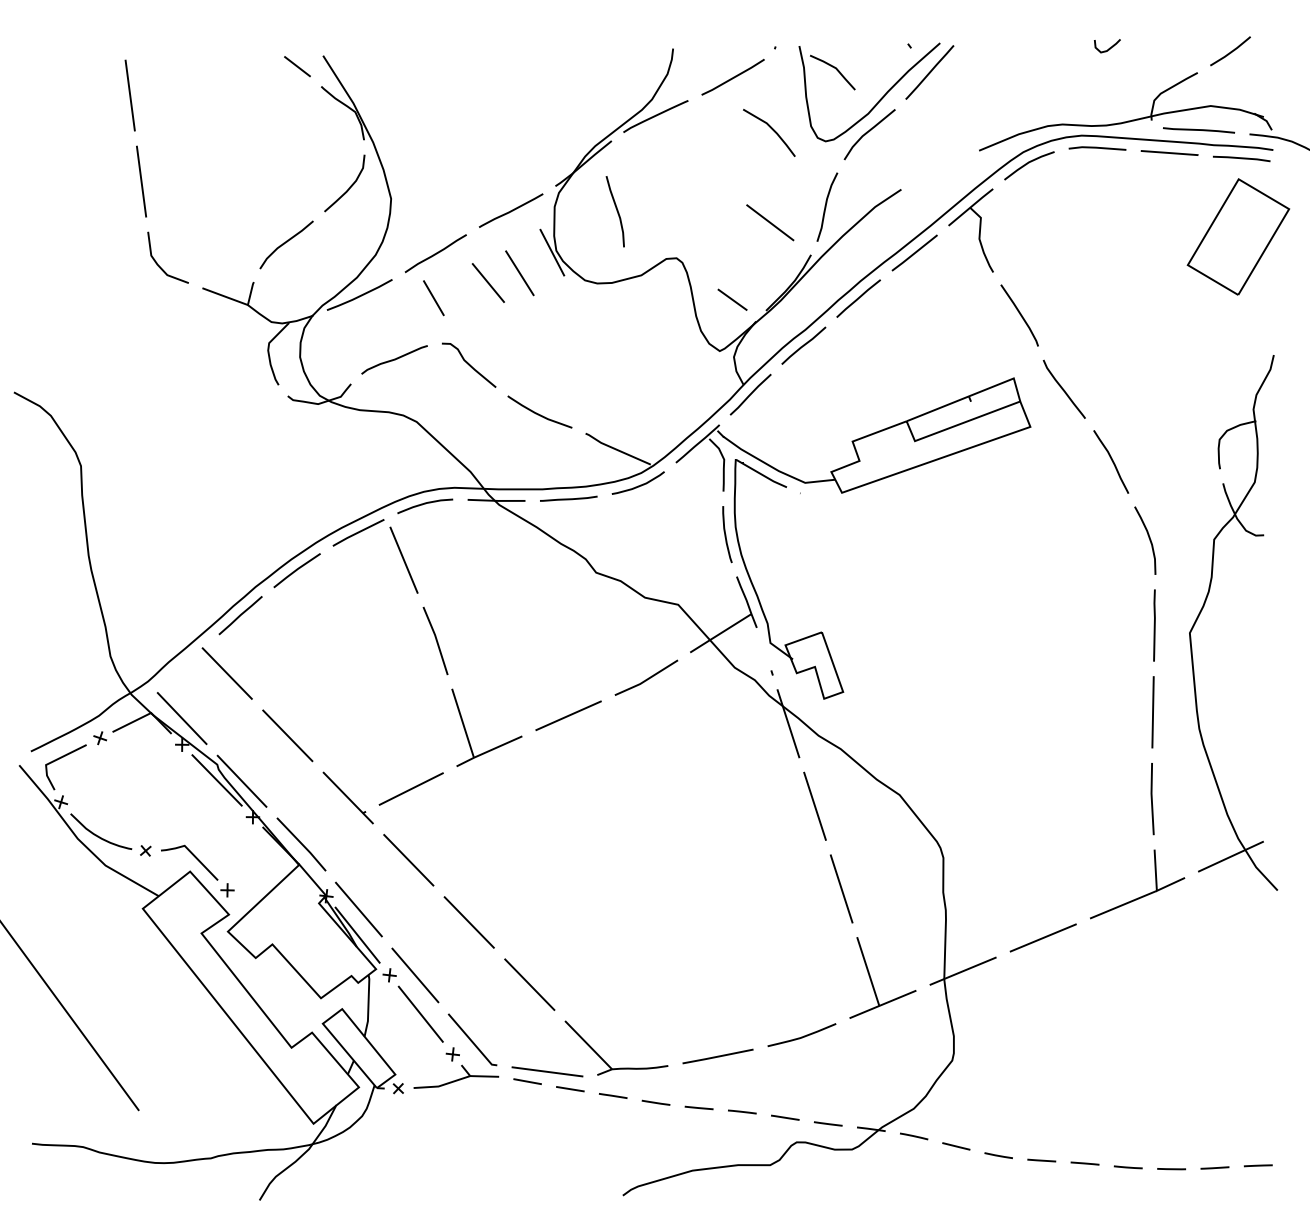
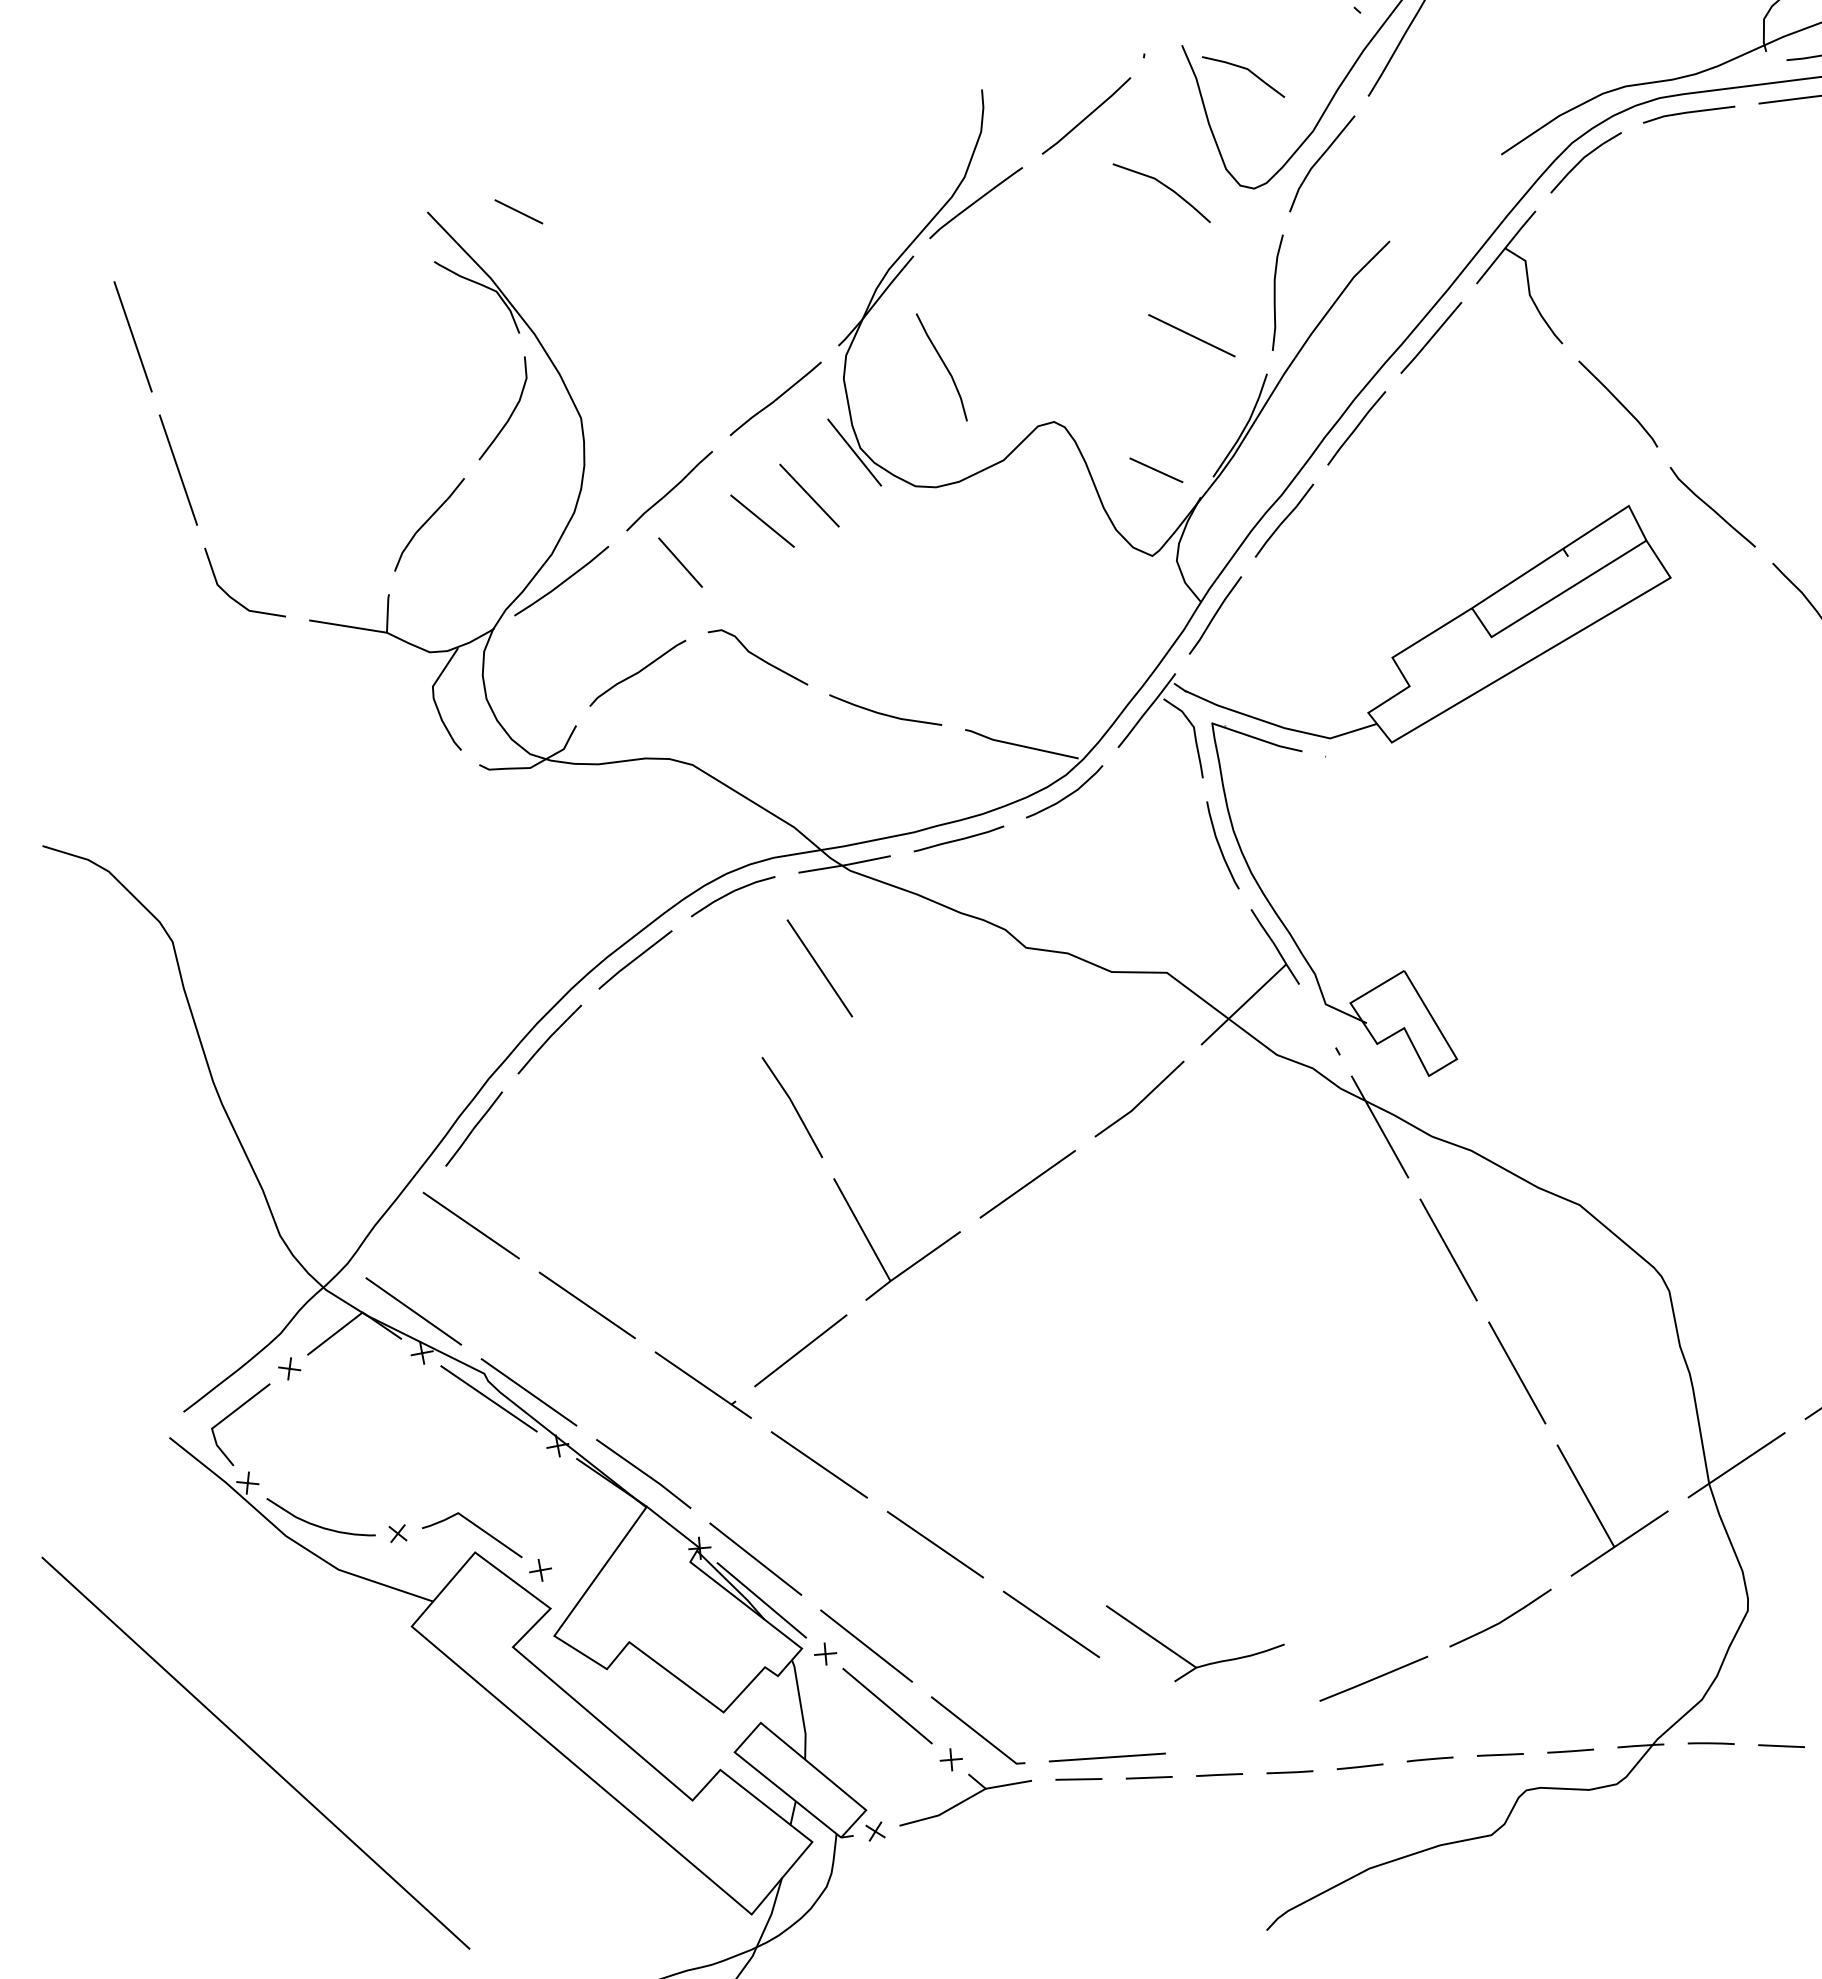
line: (297, 66) -> (518, 211), moved
line: (403, 559) -> (818, 967), moved
part: (603, 1059) -> (1179, 1654), moved

